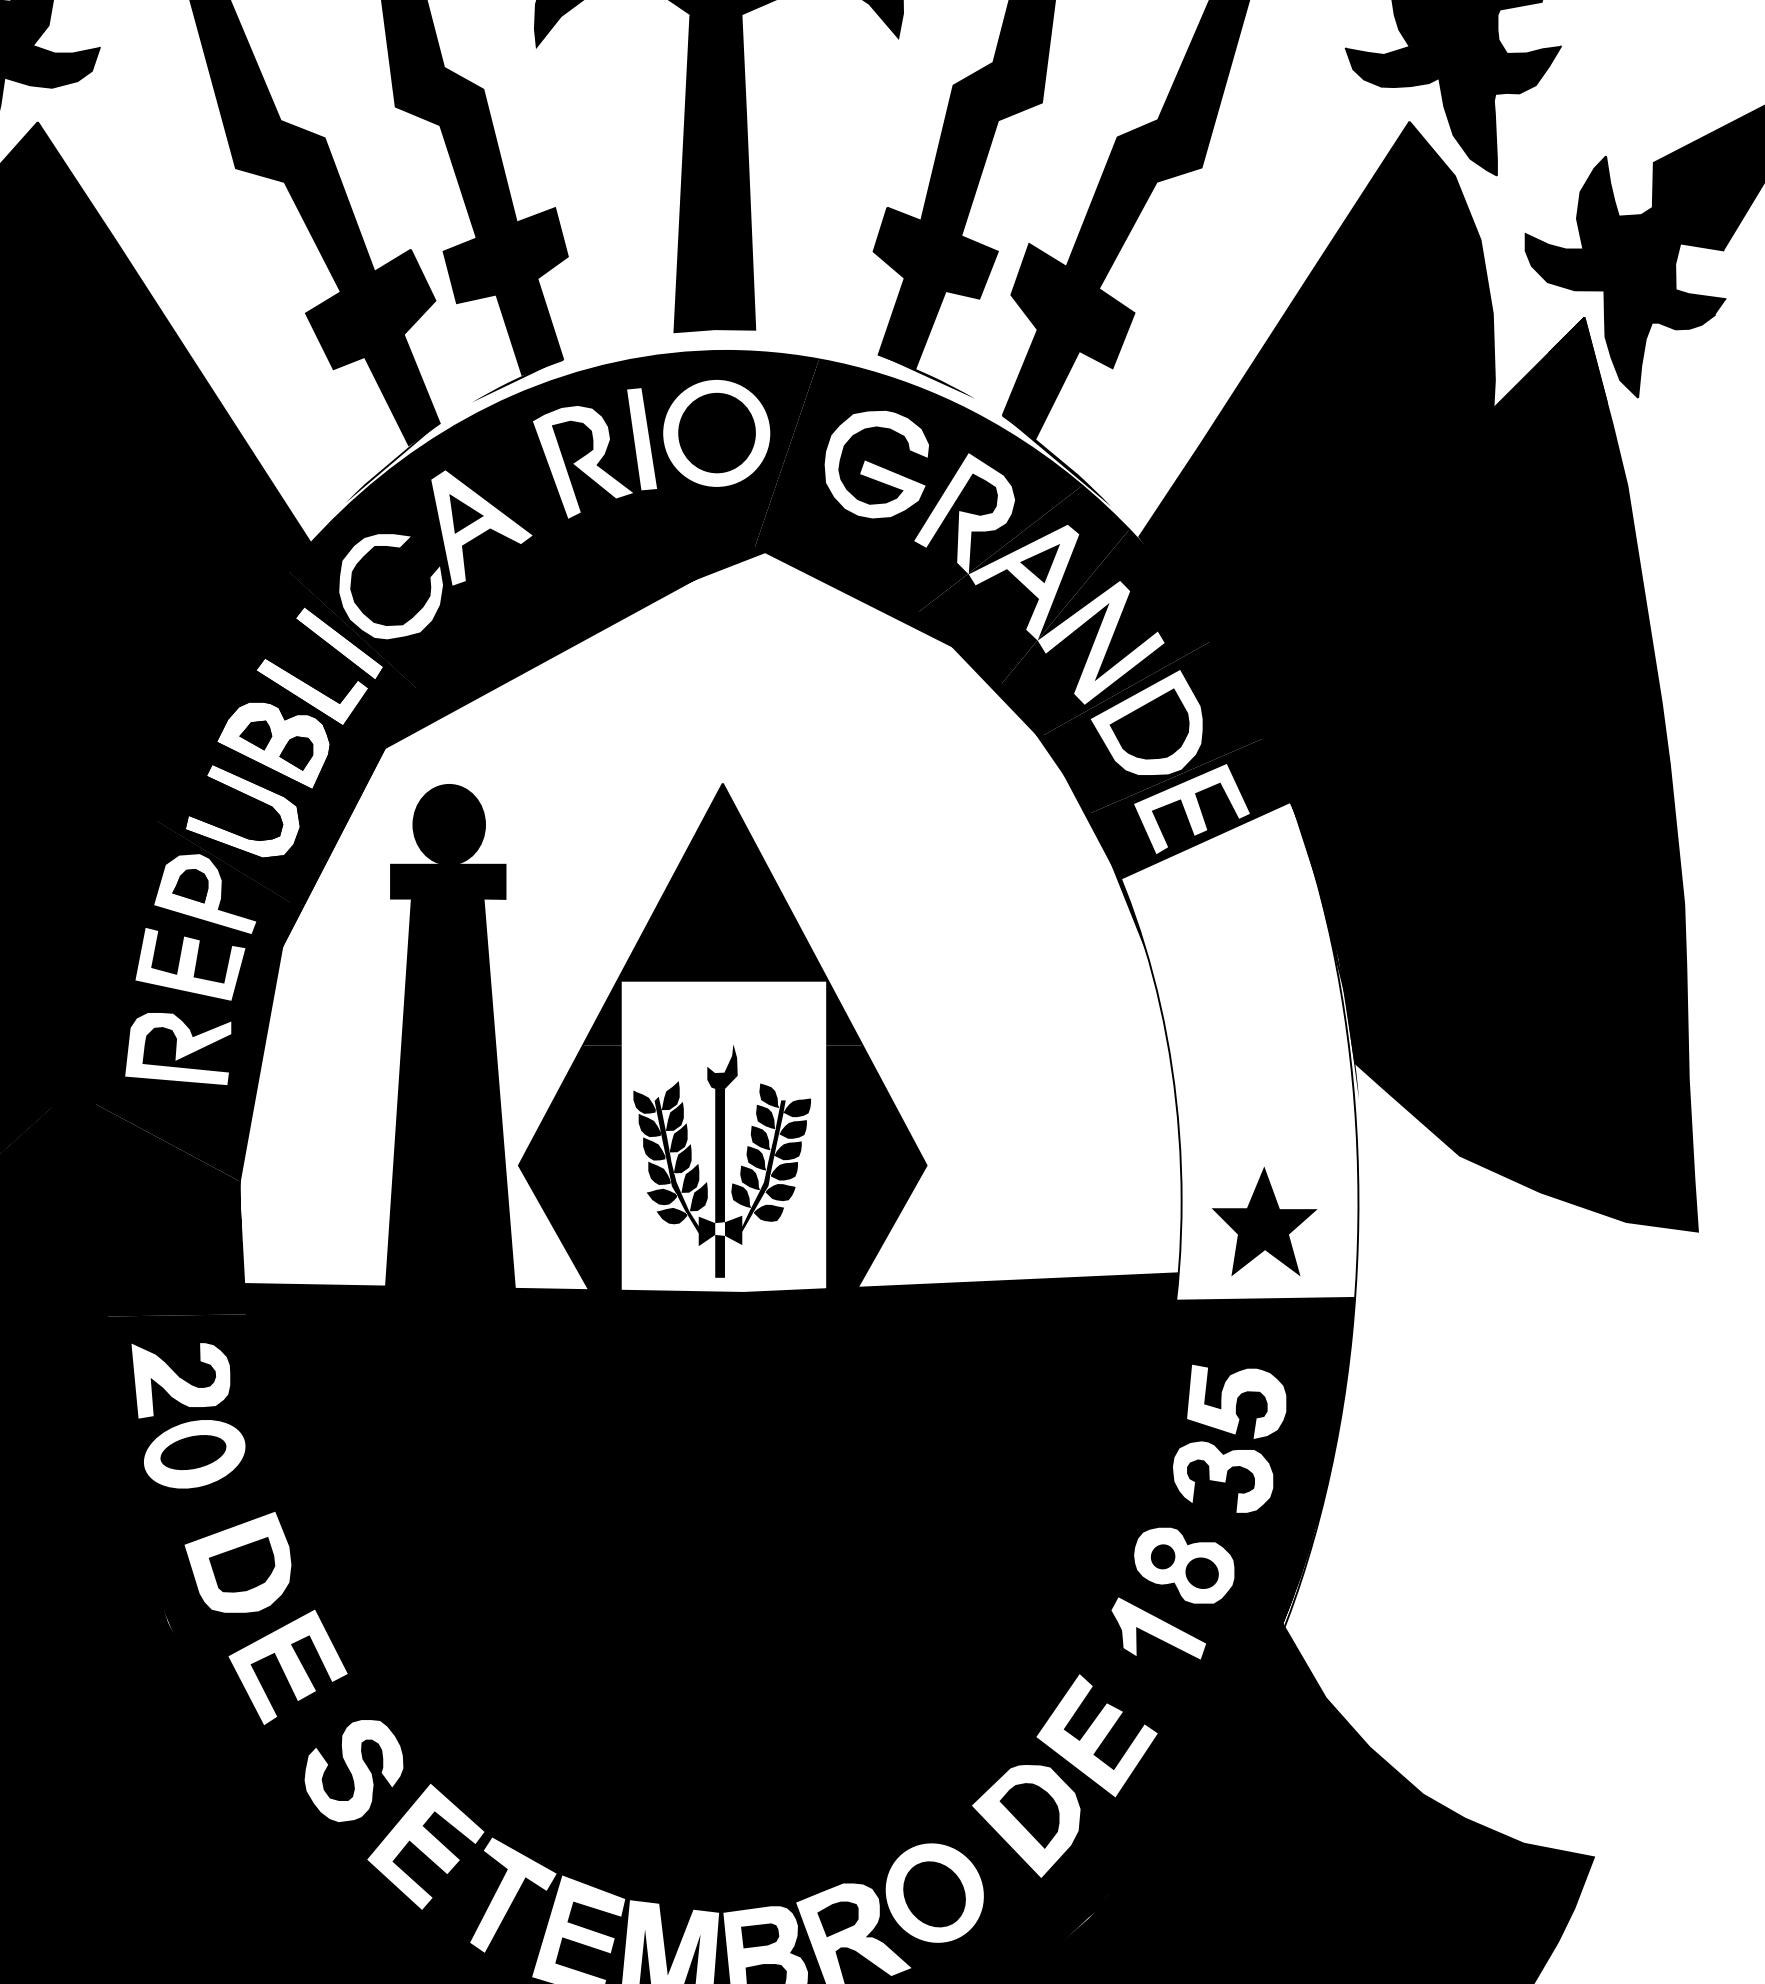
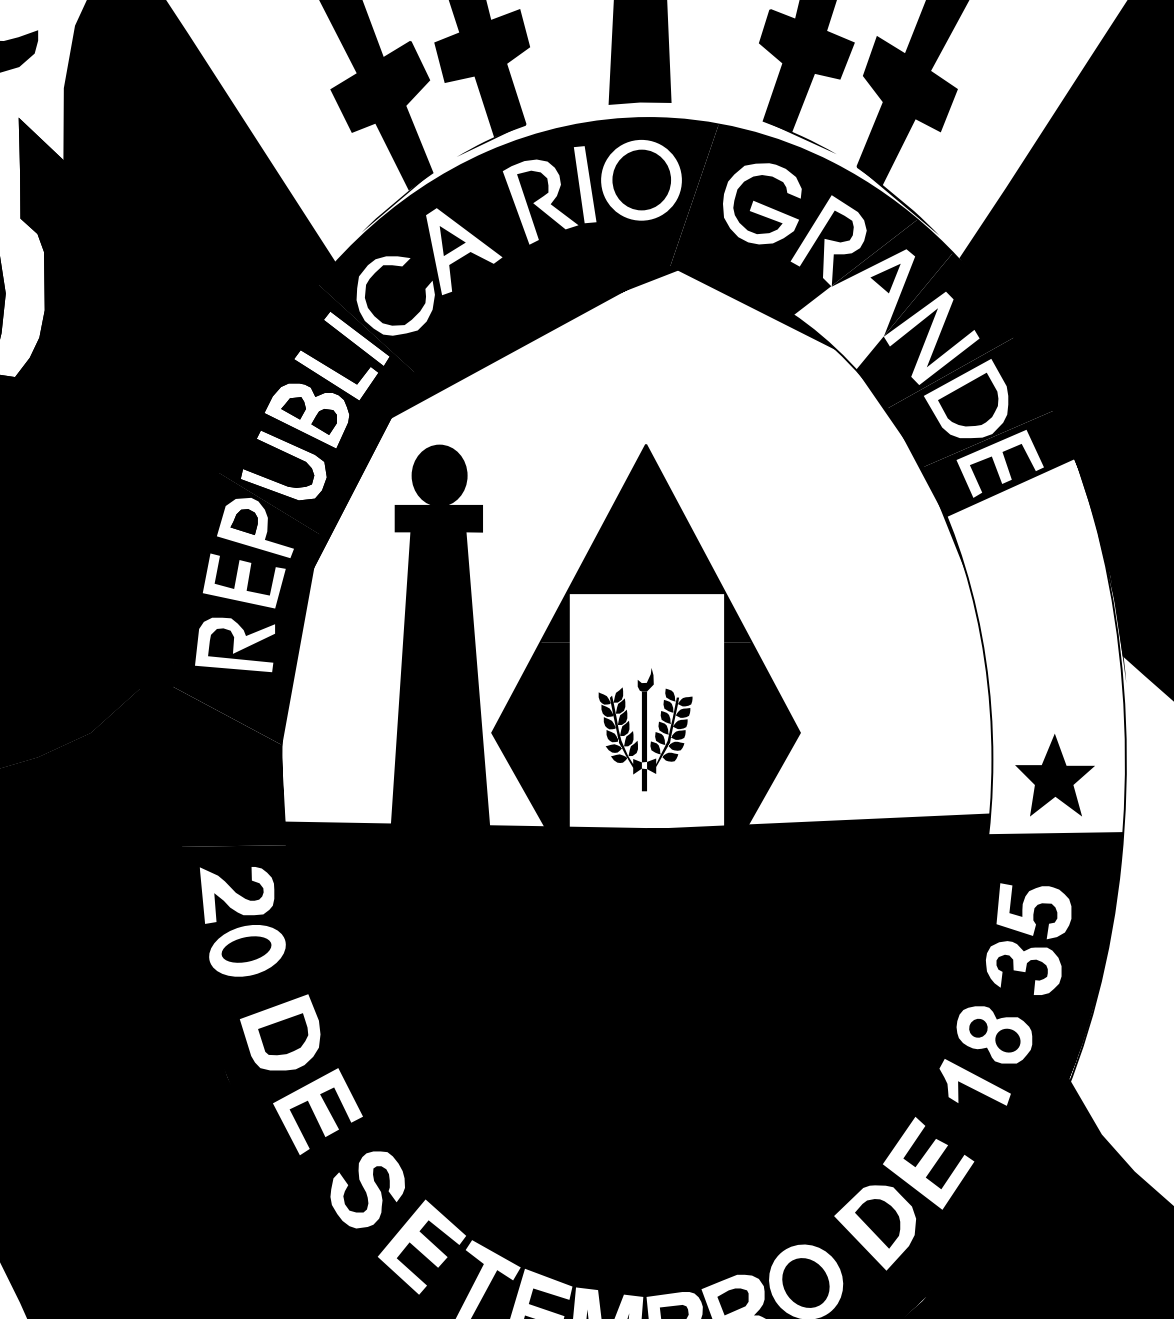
fill: (987, 663) -> (845, 353), removed
part: (721, 1161) -> (645, 729), size x0.7

